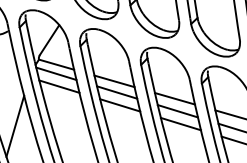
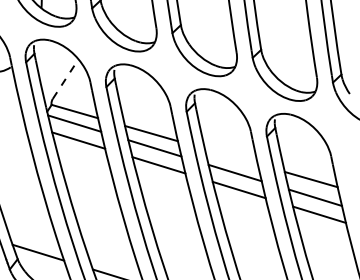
line: (49, 39) -> (65, 78), solid -> dashed
line: (174, 98) -> (230, 156), removed
line: (15, 125) -> (20, 192), removed

